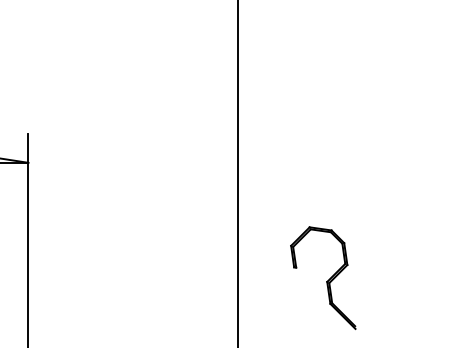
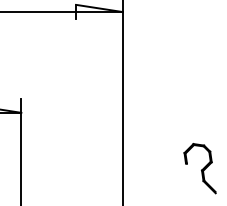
part: (322, 277) -> (199, 168), moved

